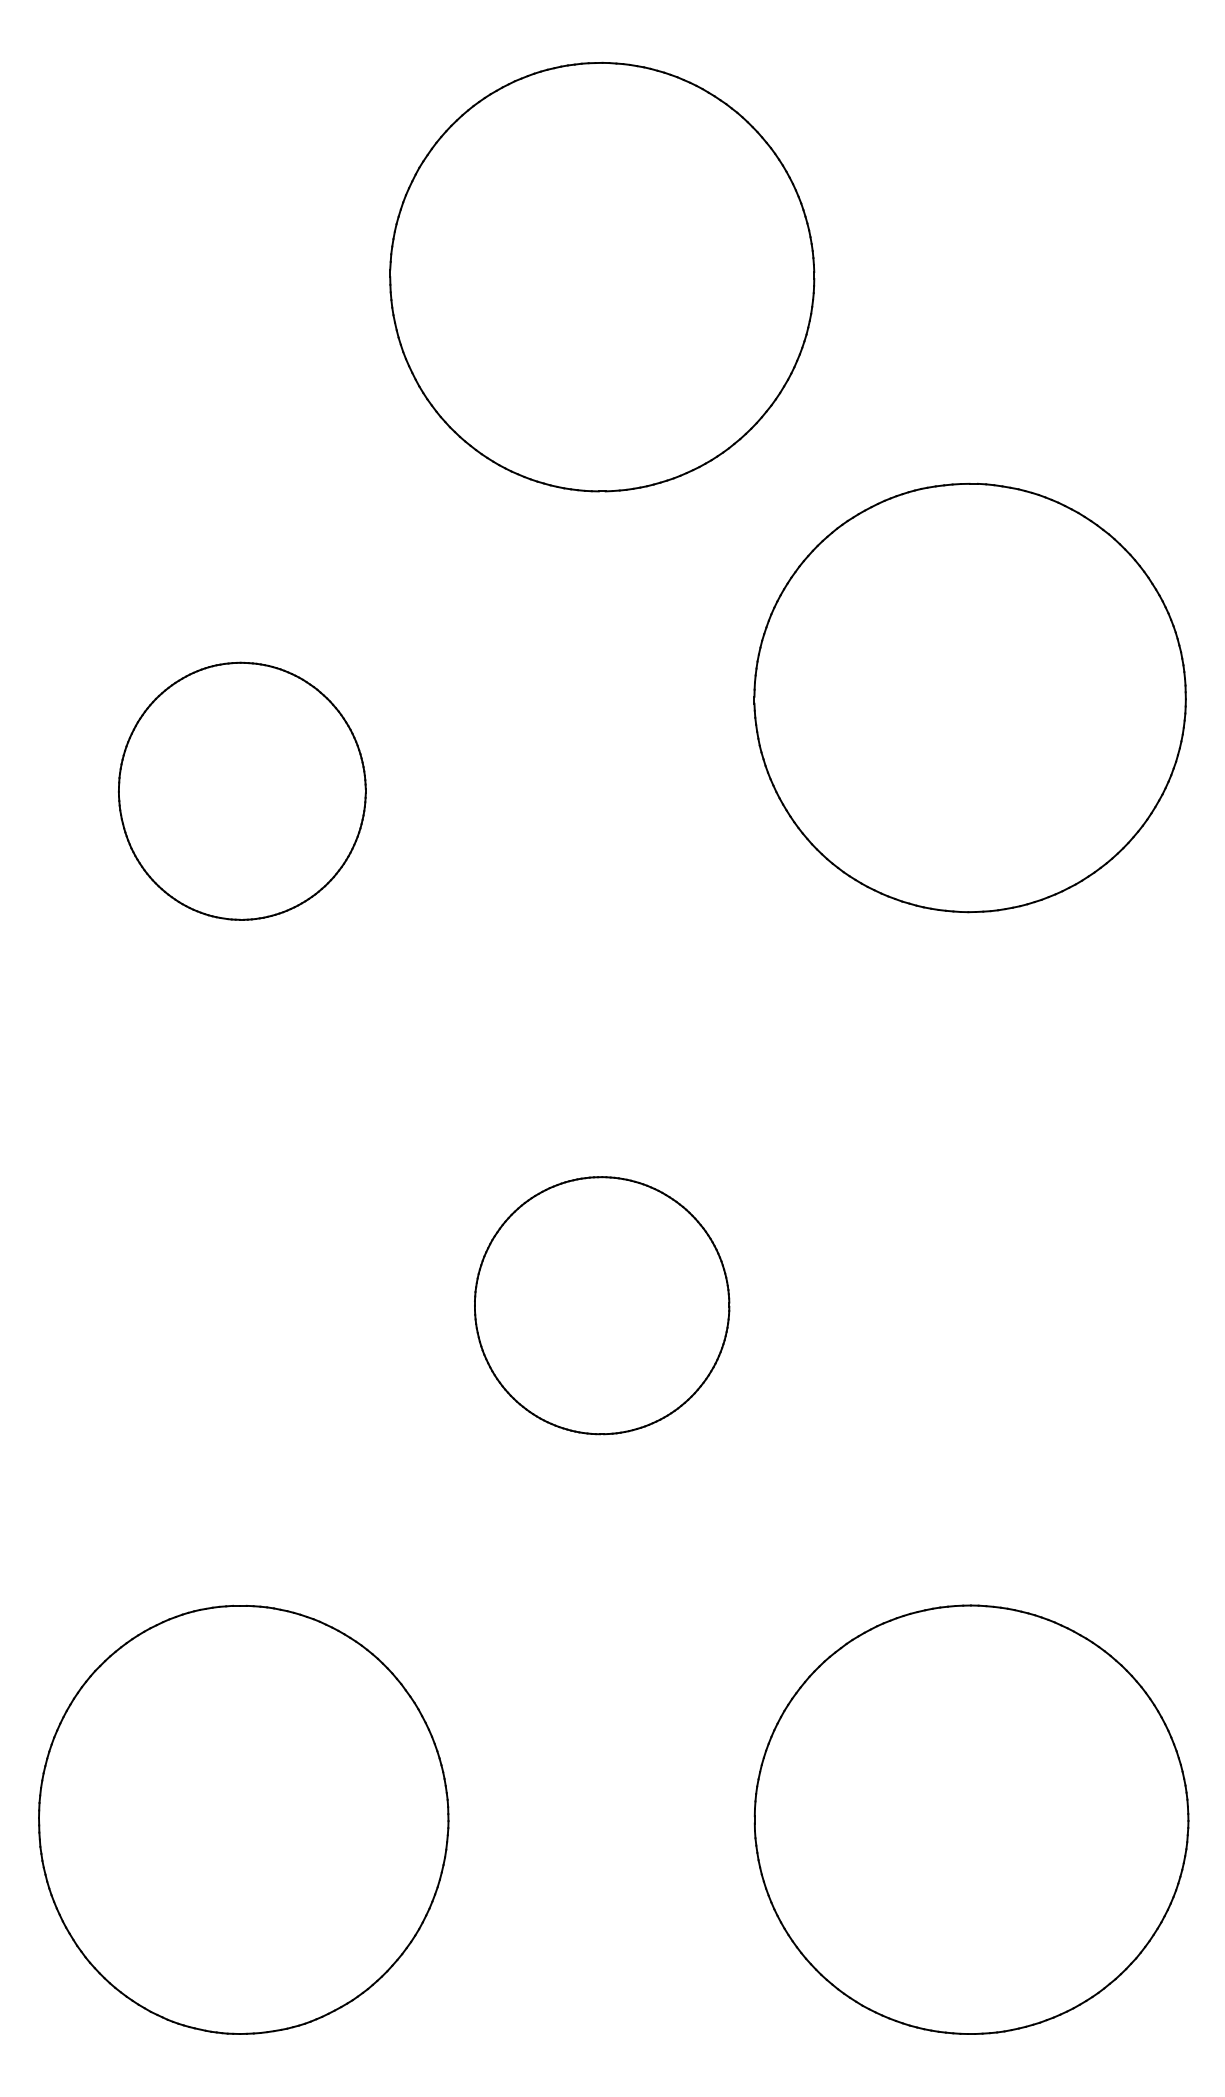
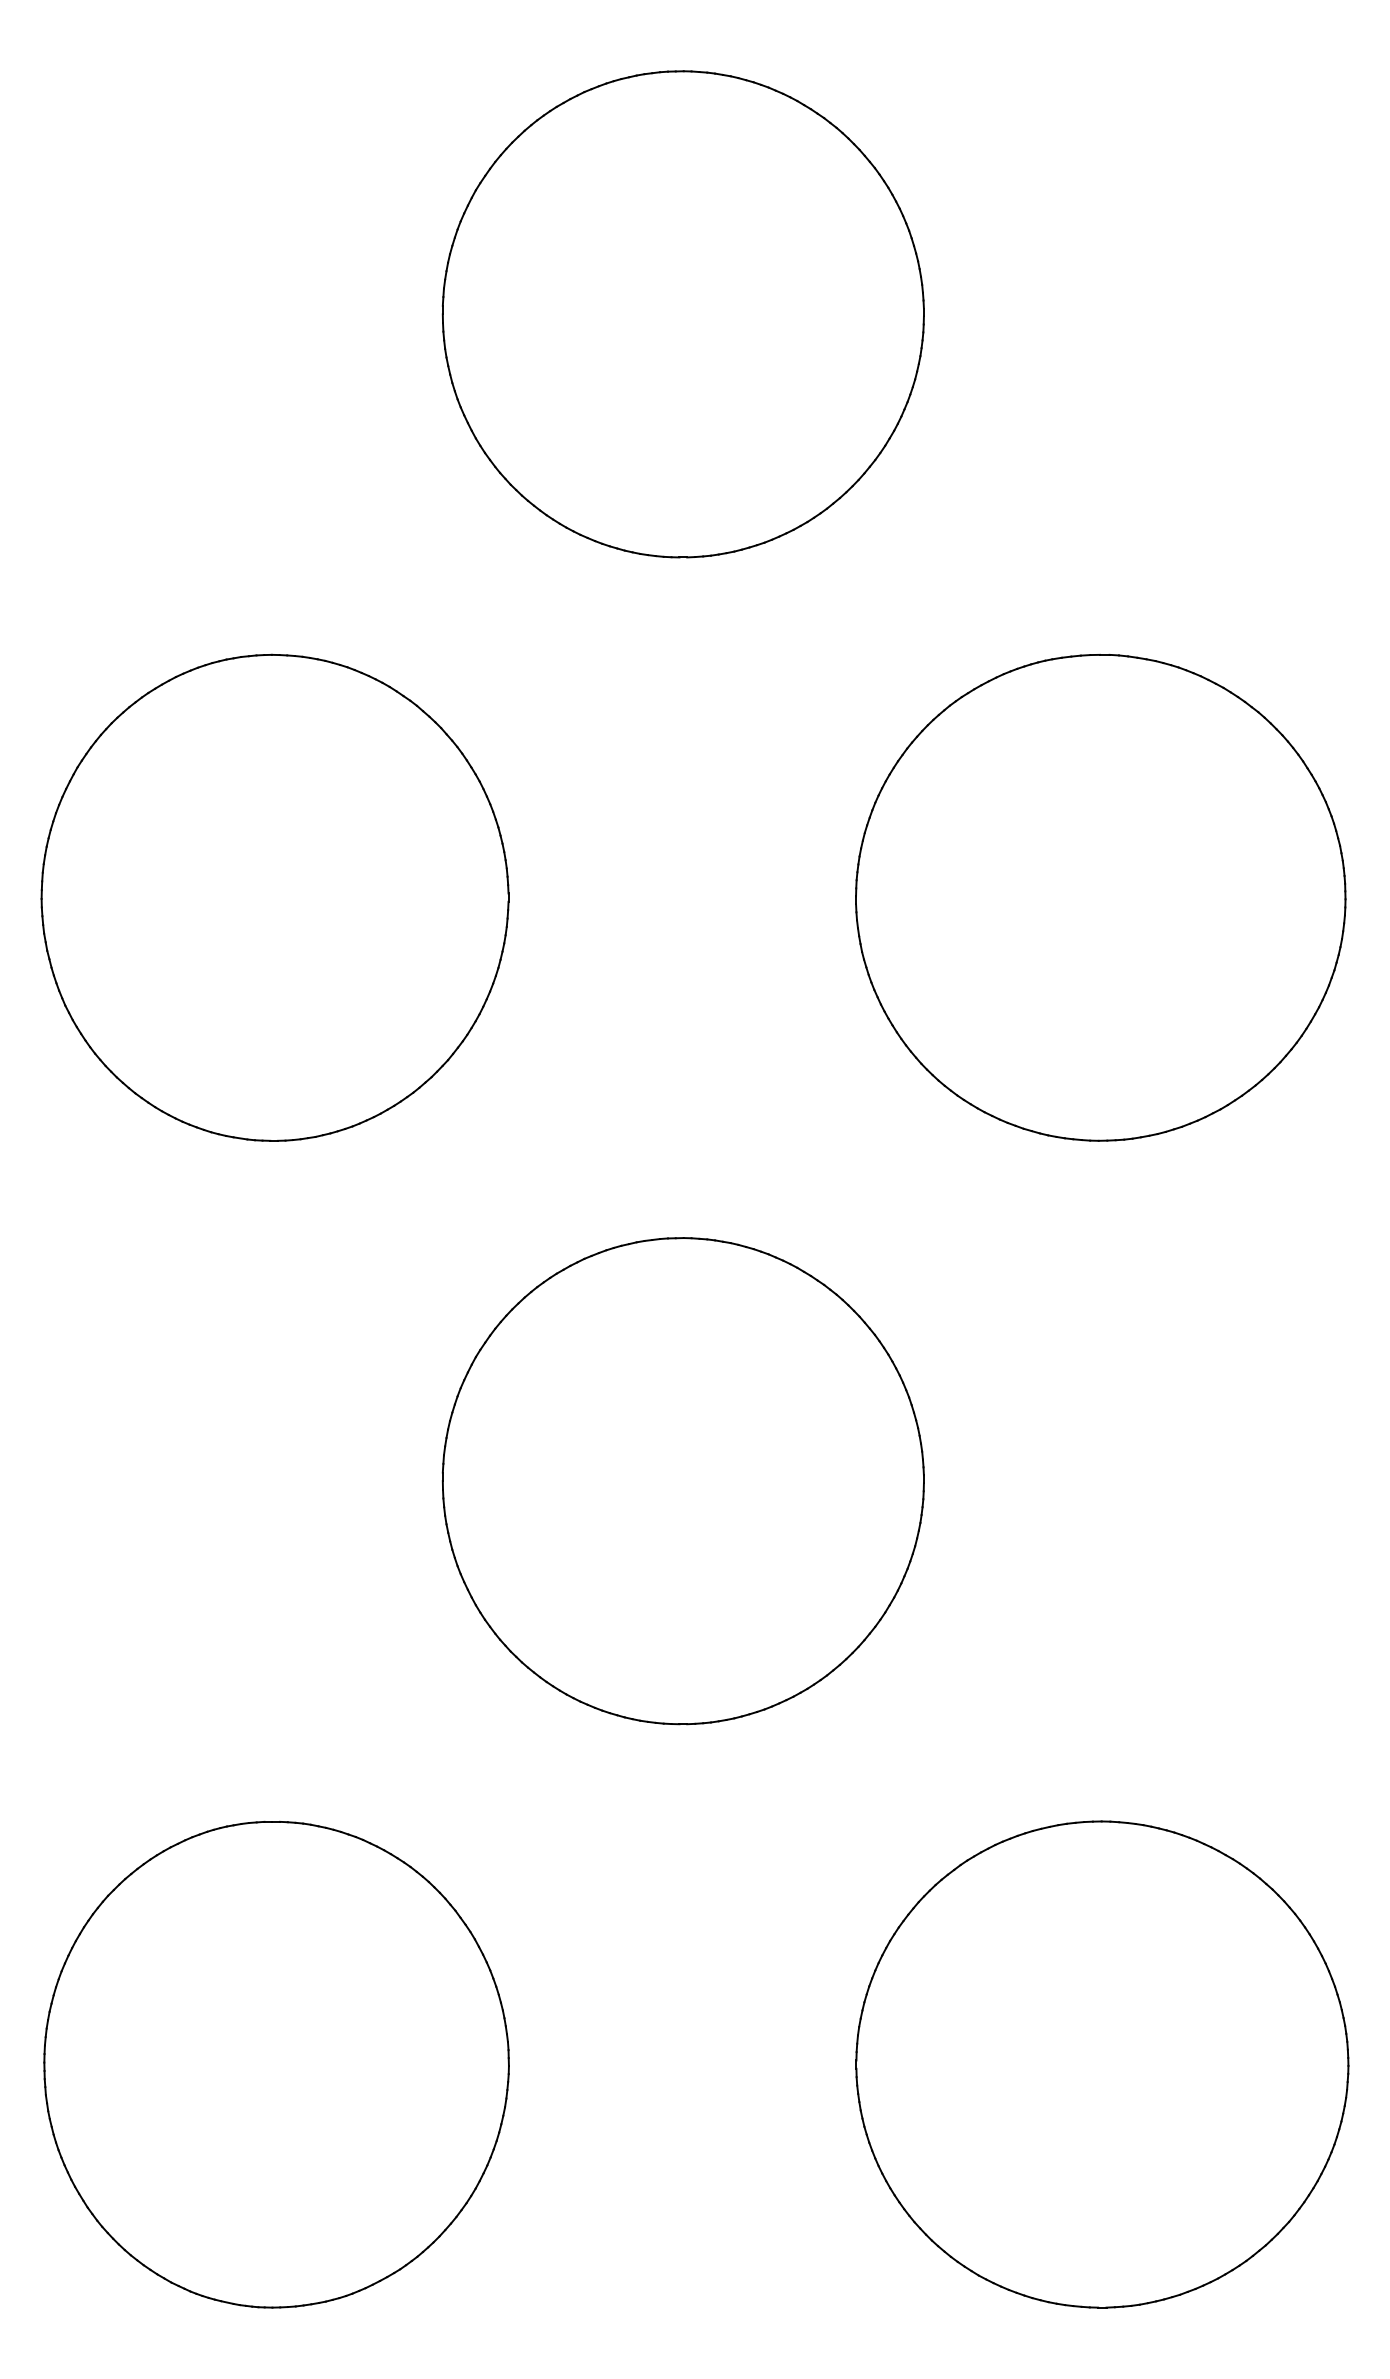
part: (969, 697) -> (1100, 897), moved
part: (241, 791) -> (274, 897), size x1.67
part: (601, 1305) -> (682, 1481), size x1.67

